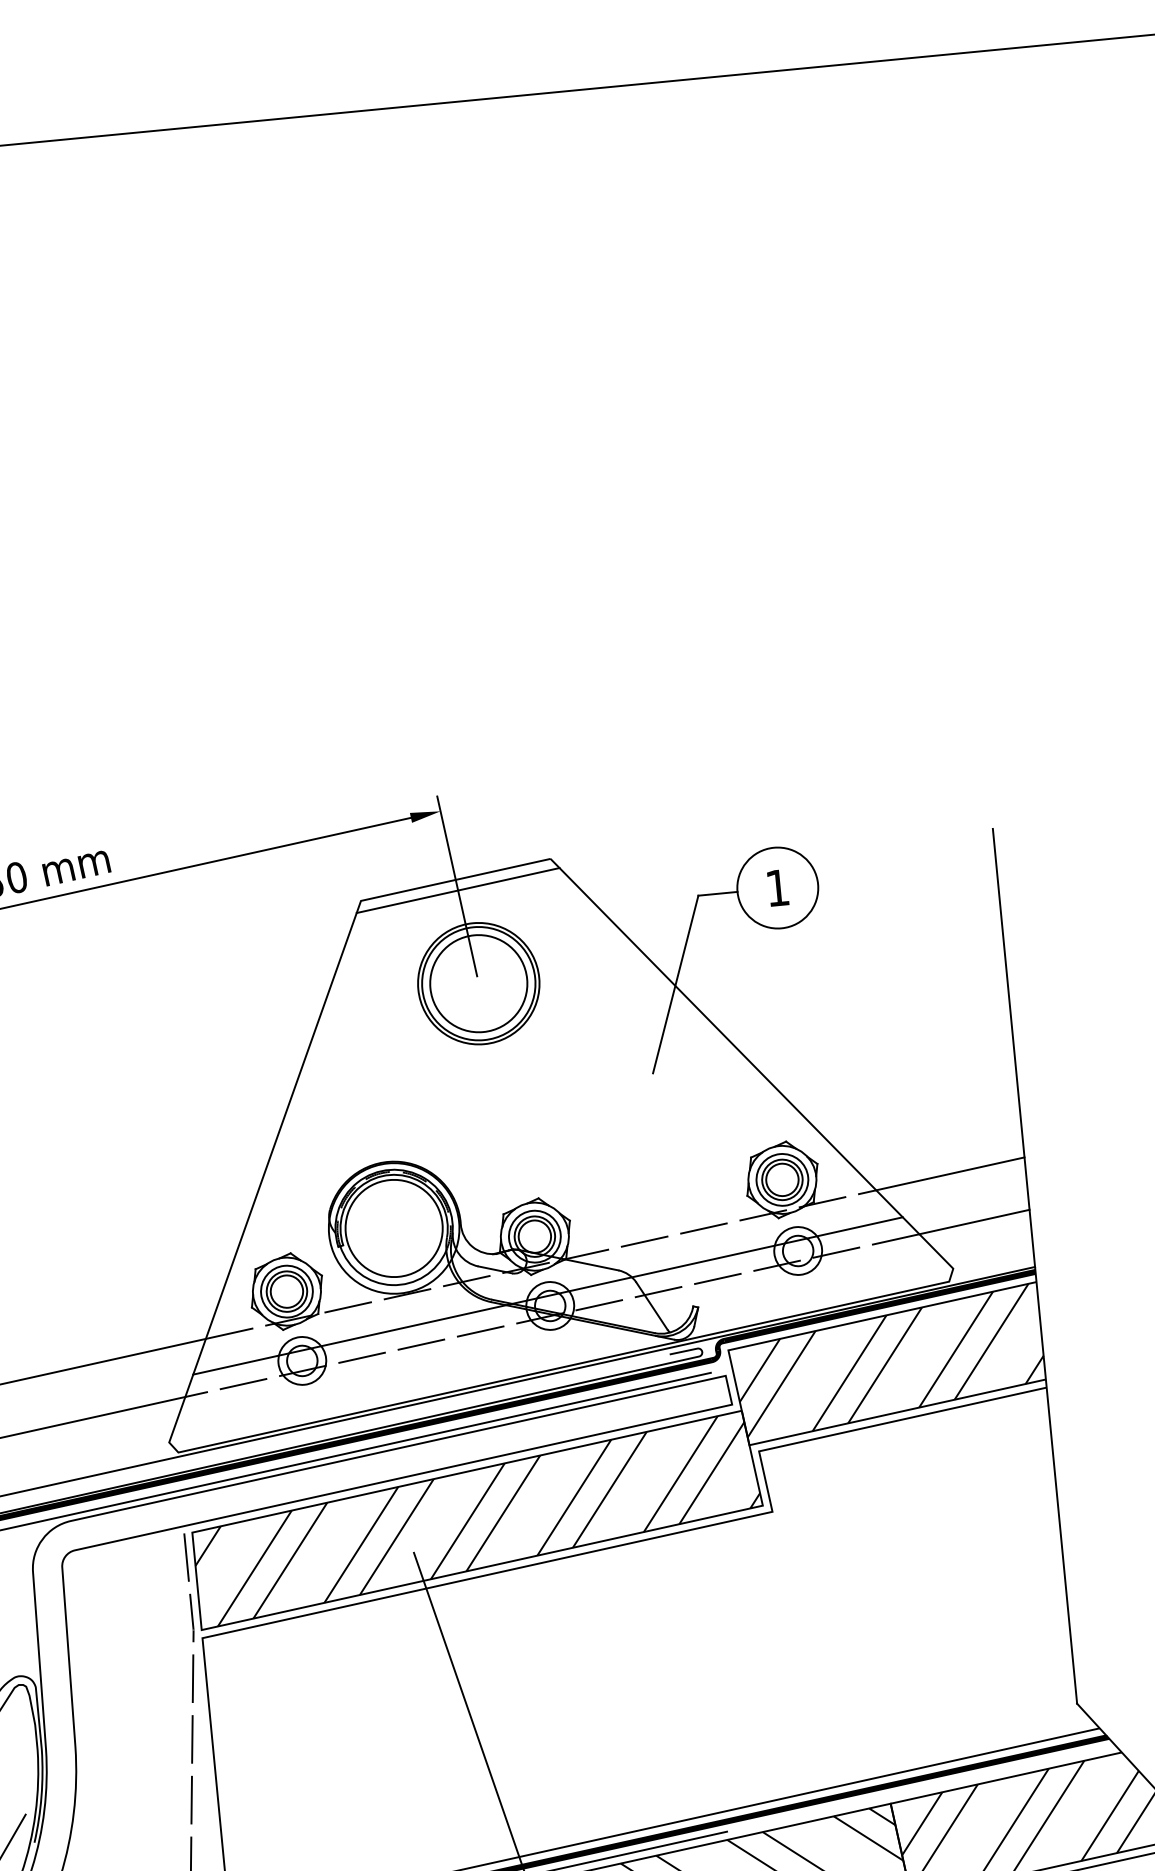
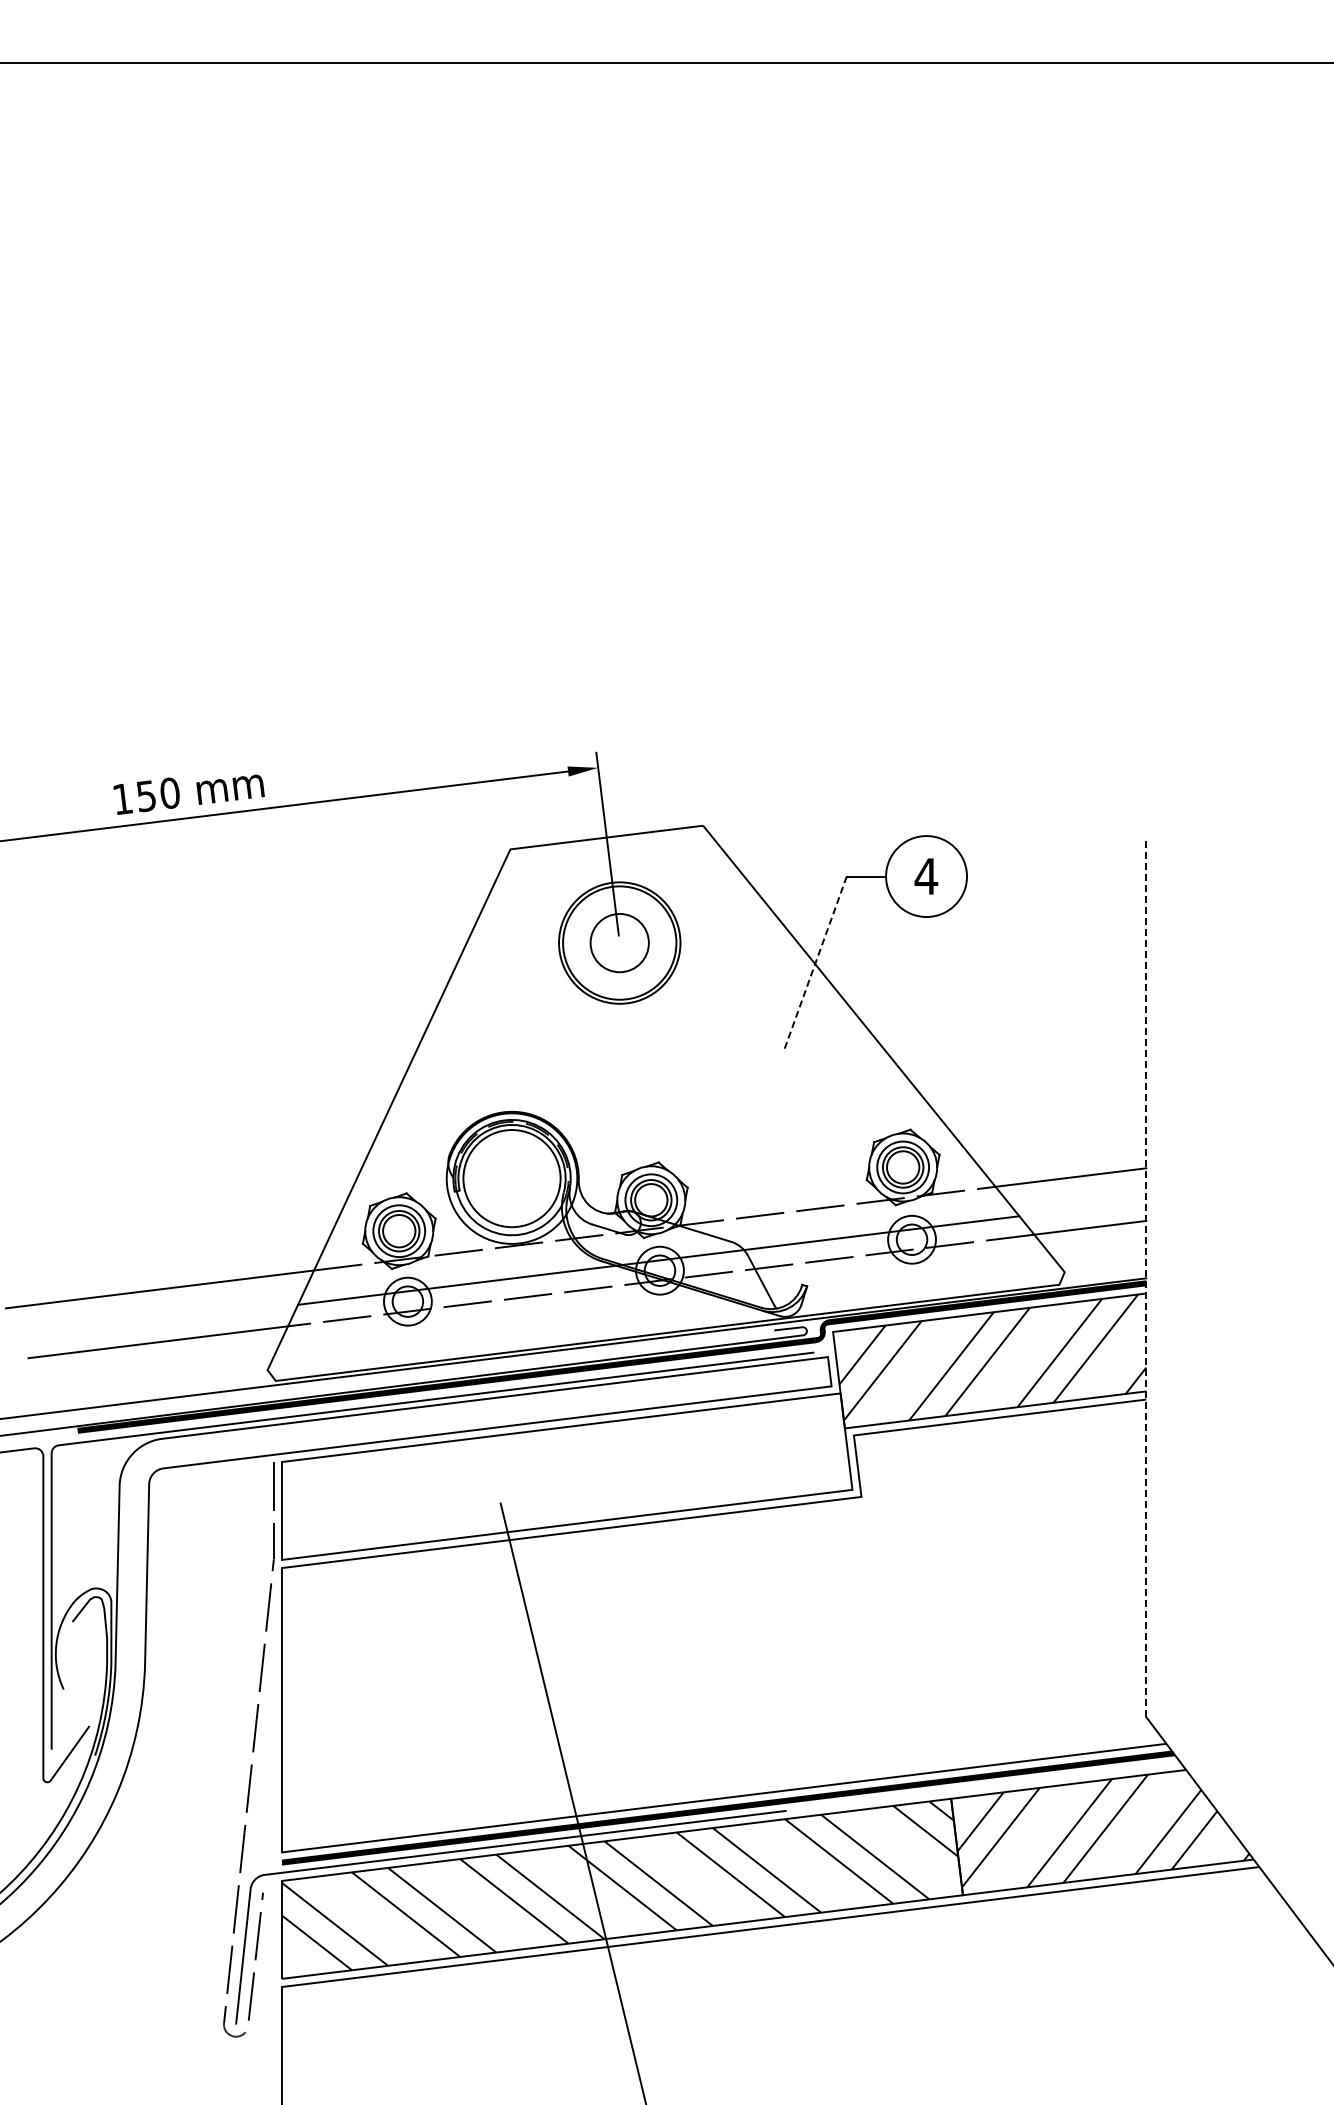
text: (777, 888) -> (926, 876), 1 -> 4
line: (458, 890) -> (608, 848), removed
circle: (478, 983) -> (619, 942), size x0.6
line: (675, 984) -> (815, 962), solid -> dashed
line: (1035, 1266) -> (1146, 1277), solid -> dashed
hatch: (475, 1519) -> (565, 1476), removed

